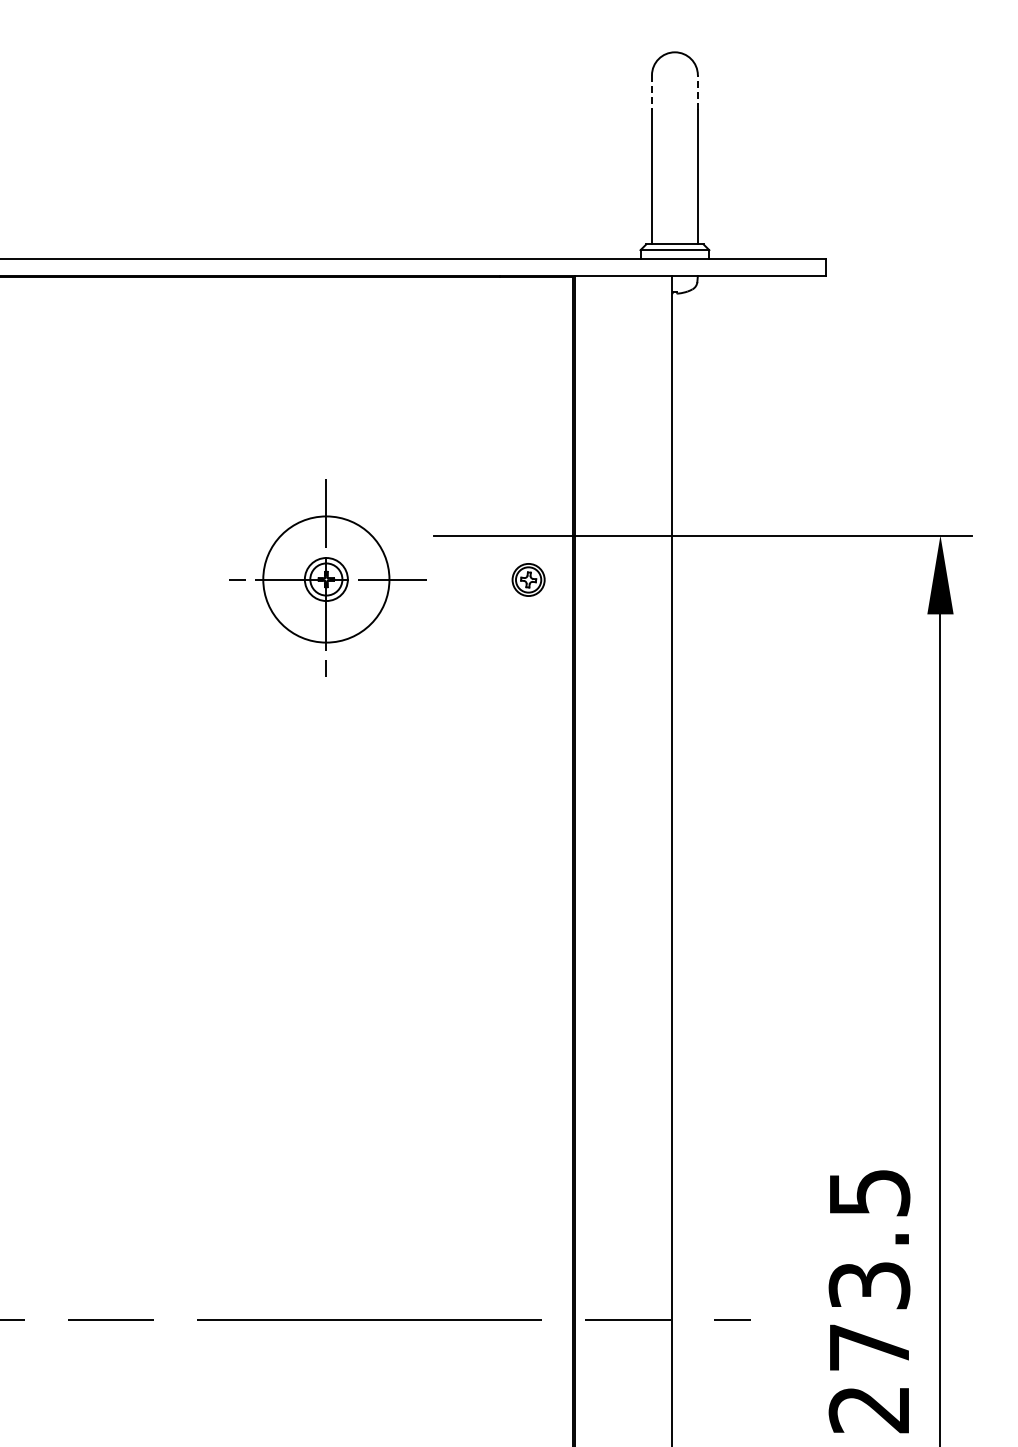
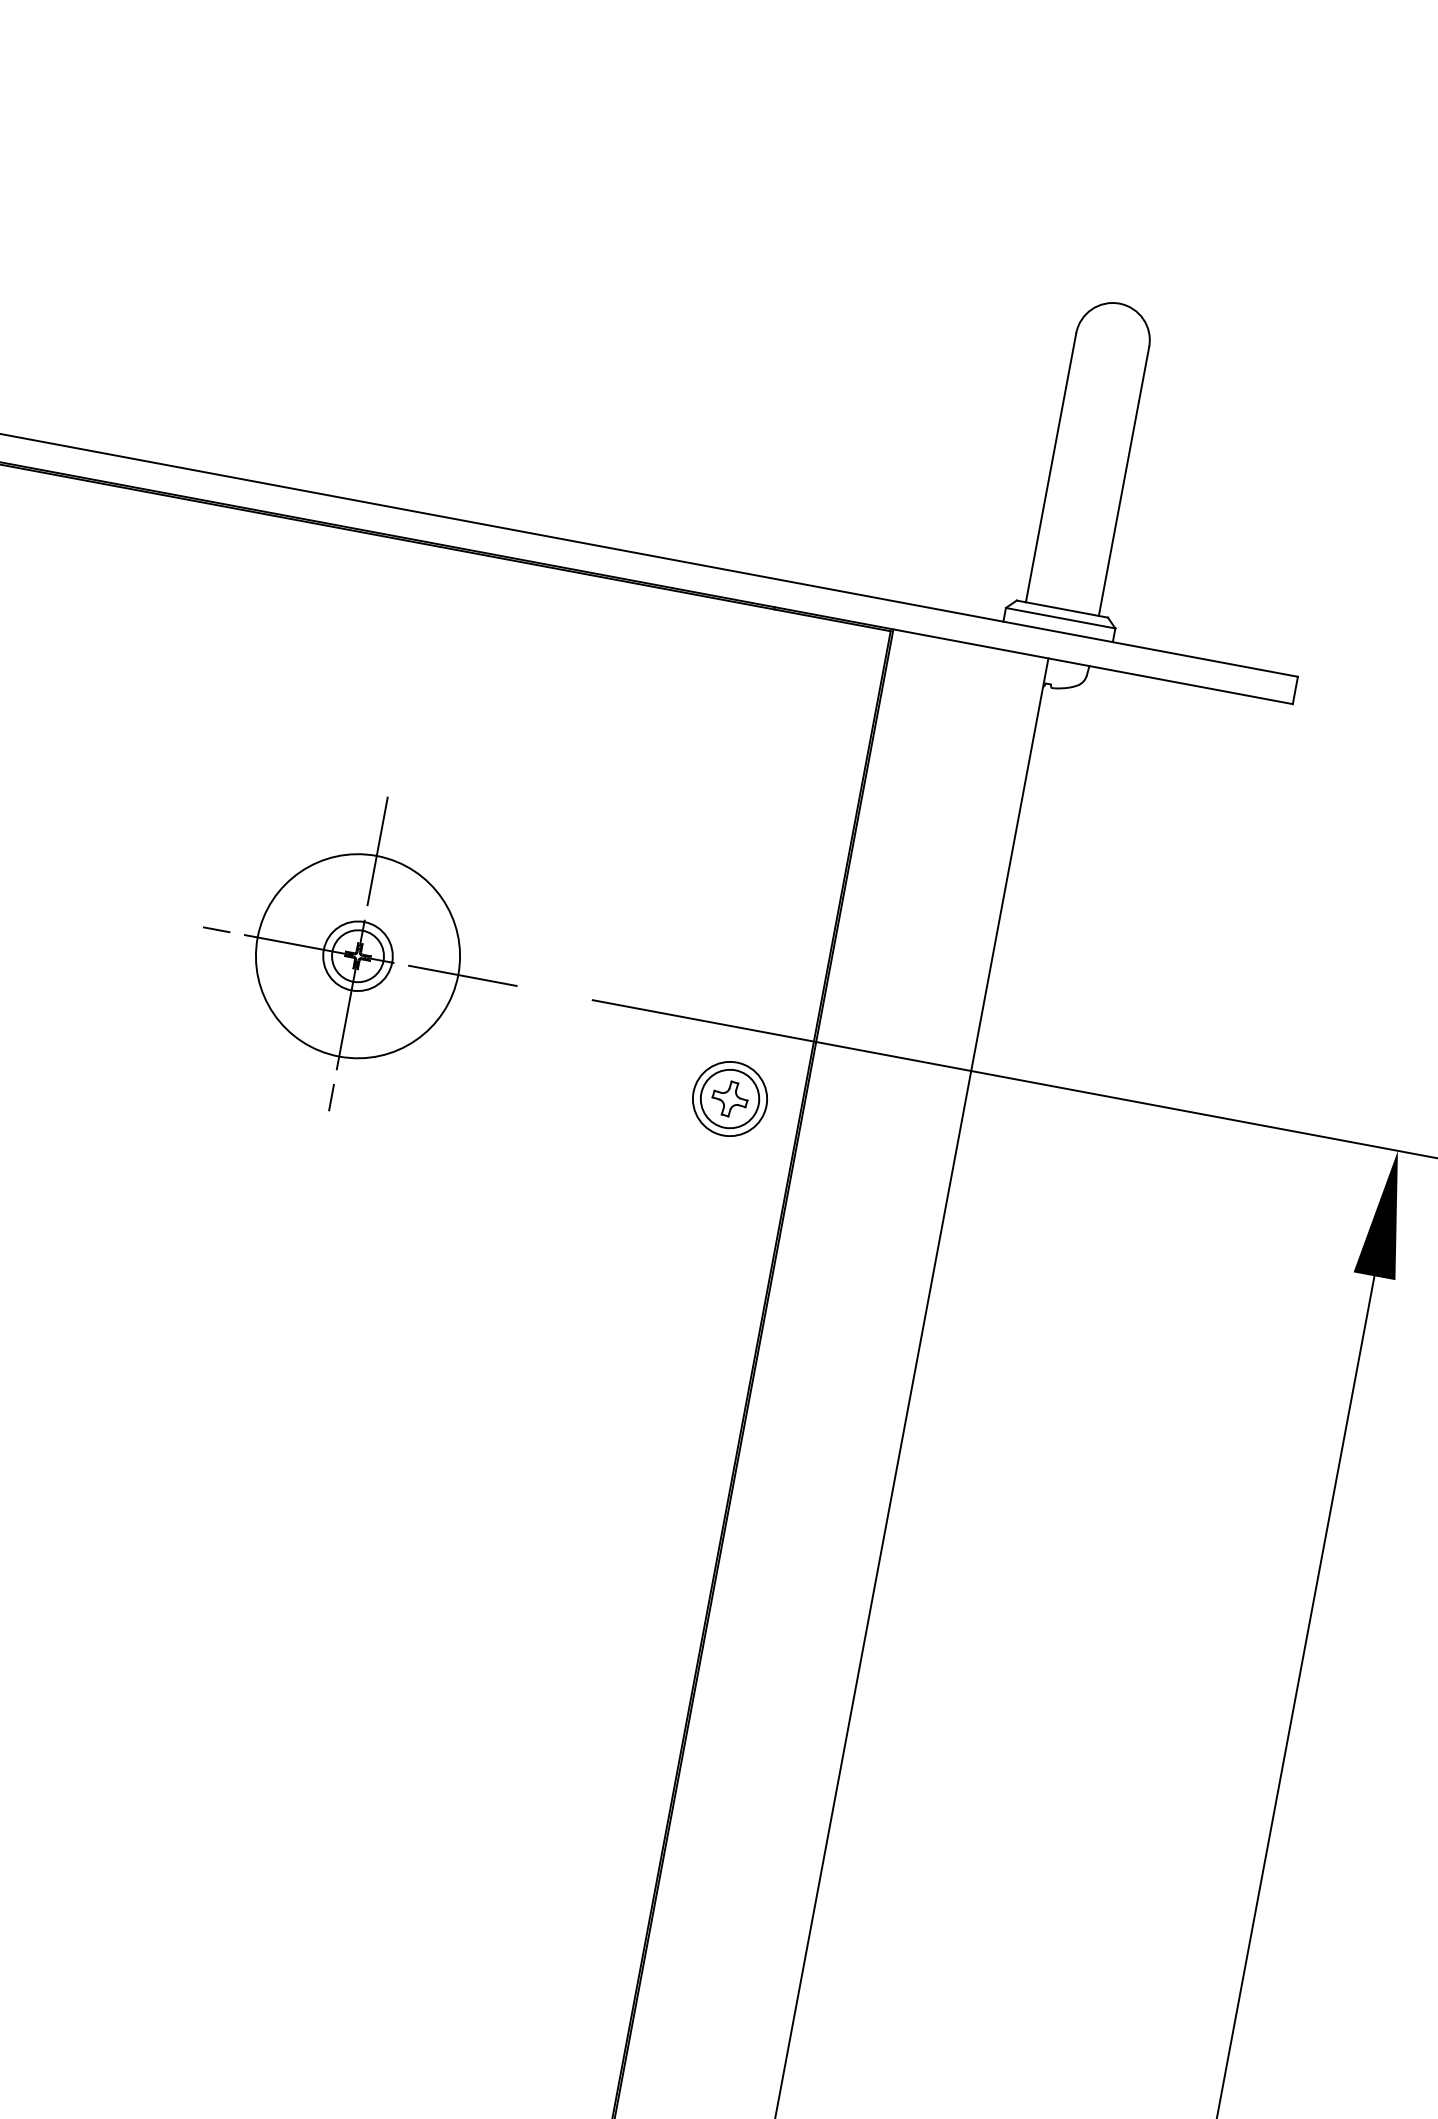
line: (697, 91) -> (1143, 372), dashed -> solid
line: (651, 92) -> (1070, 360), dashed -> solid
part: (327, 577) -> (360, 953), moved
part: (528, 579) -> (729, 1098), size x1.43

